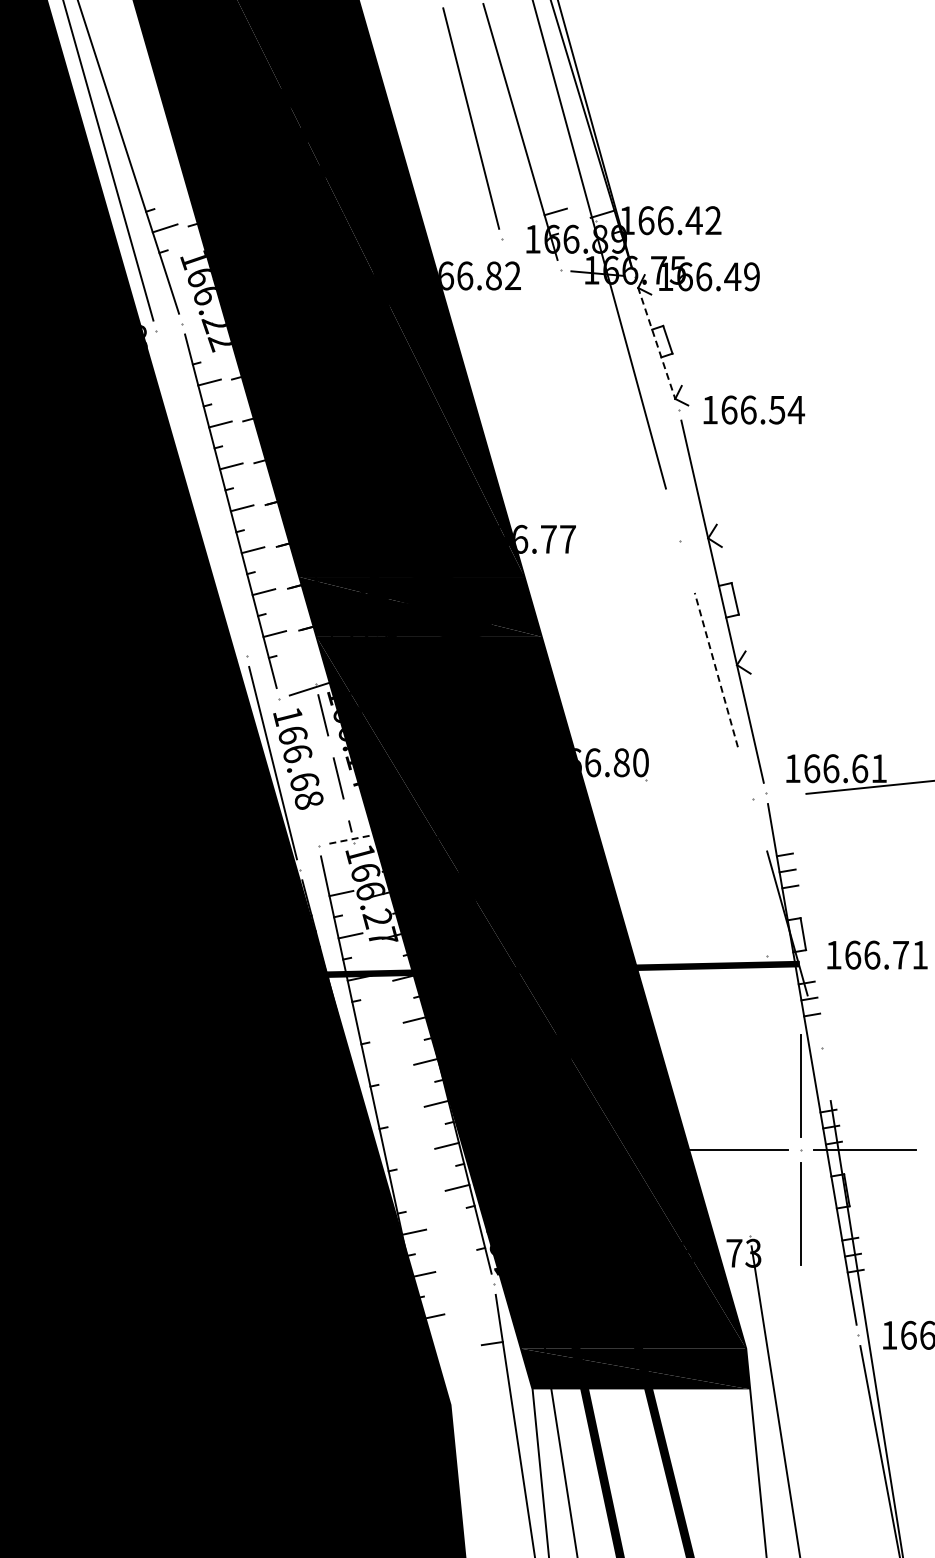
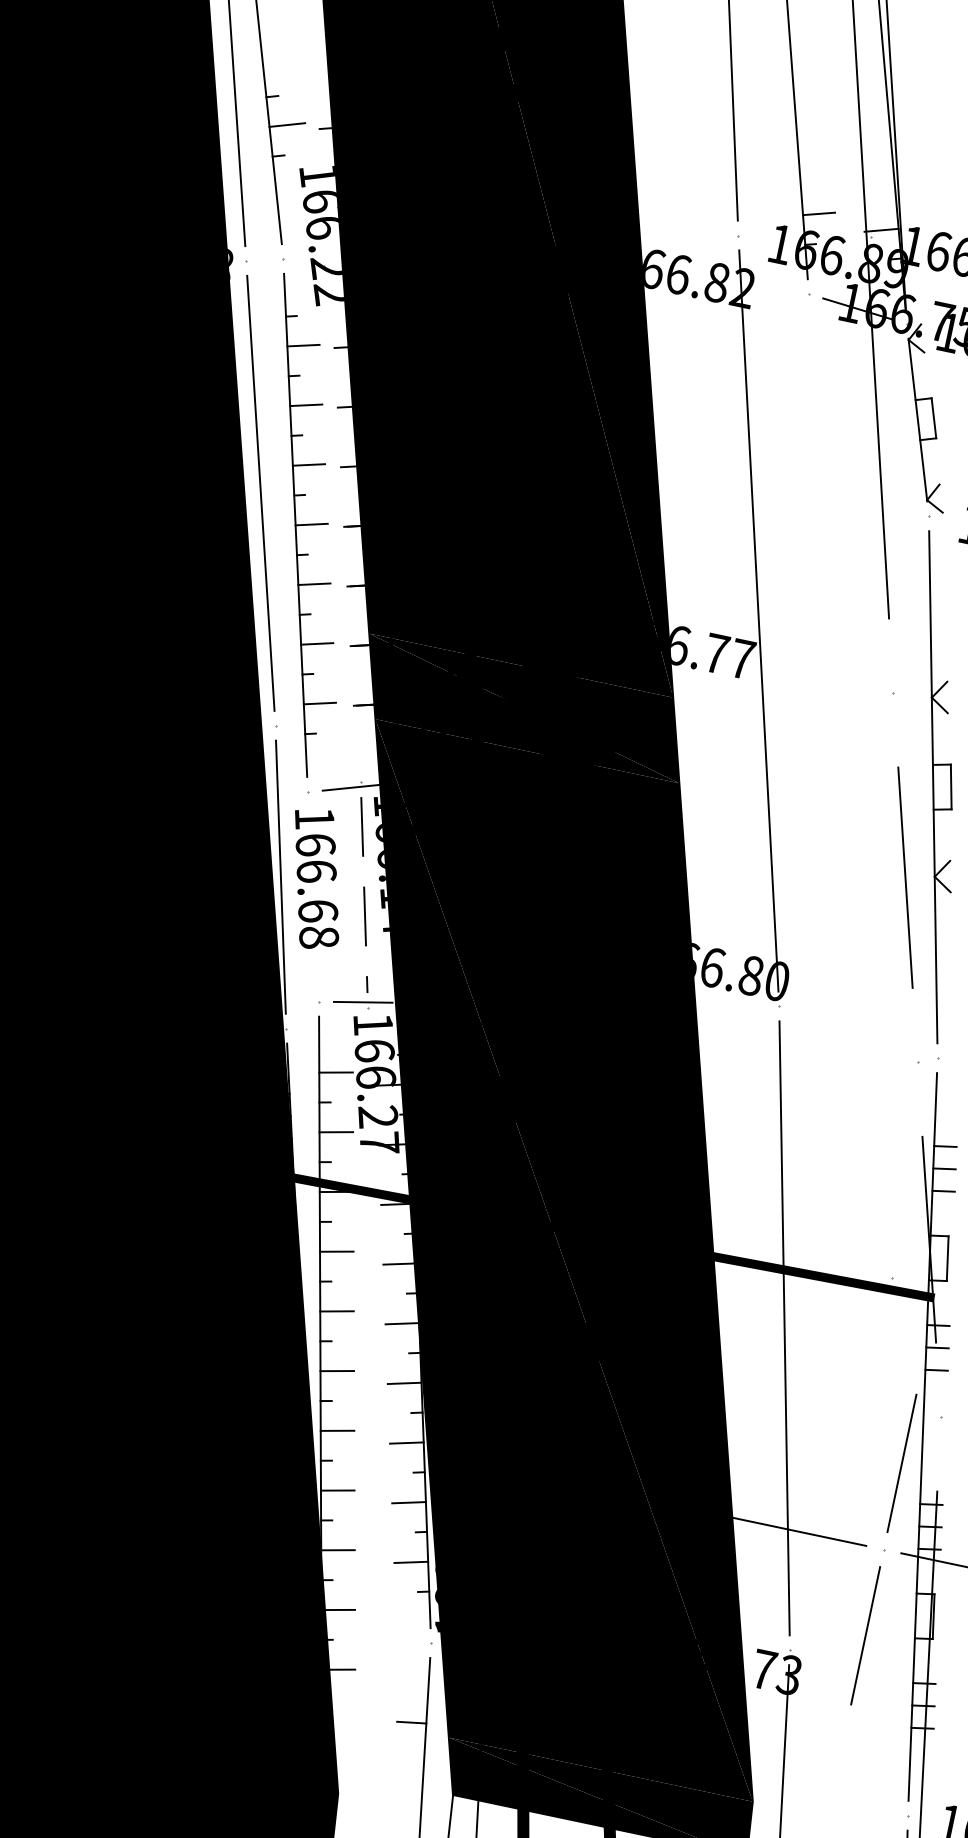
line: (656, 343) -> (917, 420), dashed -> solid
line: (201, 493) -> (261, 493), added
line: (573, 509) -> (758, 620), added
line: (716, 669) -> (905, 876), dashed -> solid
line: (350, 839) -> (363, 1002), dashed -> solid
line: (697, 1007) -> (784, 1327), added
line: (368, 1020) -> (336, 1251), added
line: (377, 1062) -> (336, 1310), added
line: (386, 1104) -> (336, 1370), added
line: (395, 1147) -> (336, 1430), added
line: (405, 1189) -> (338, 1490), added
line: (467, 1229) -> (410, 1561), added

